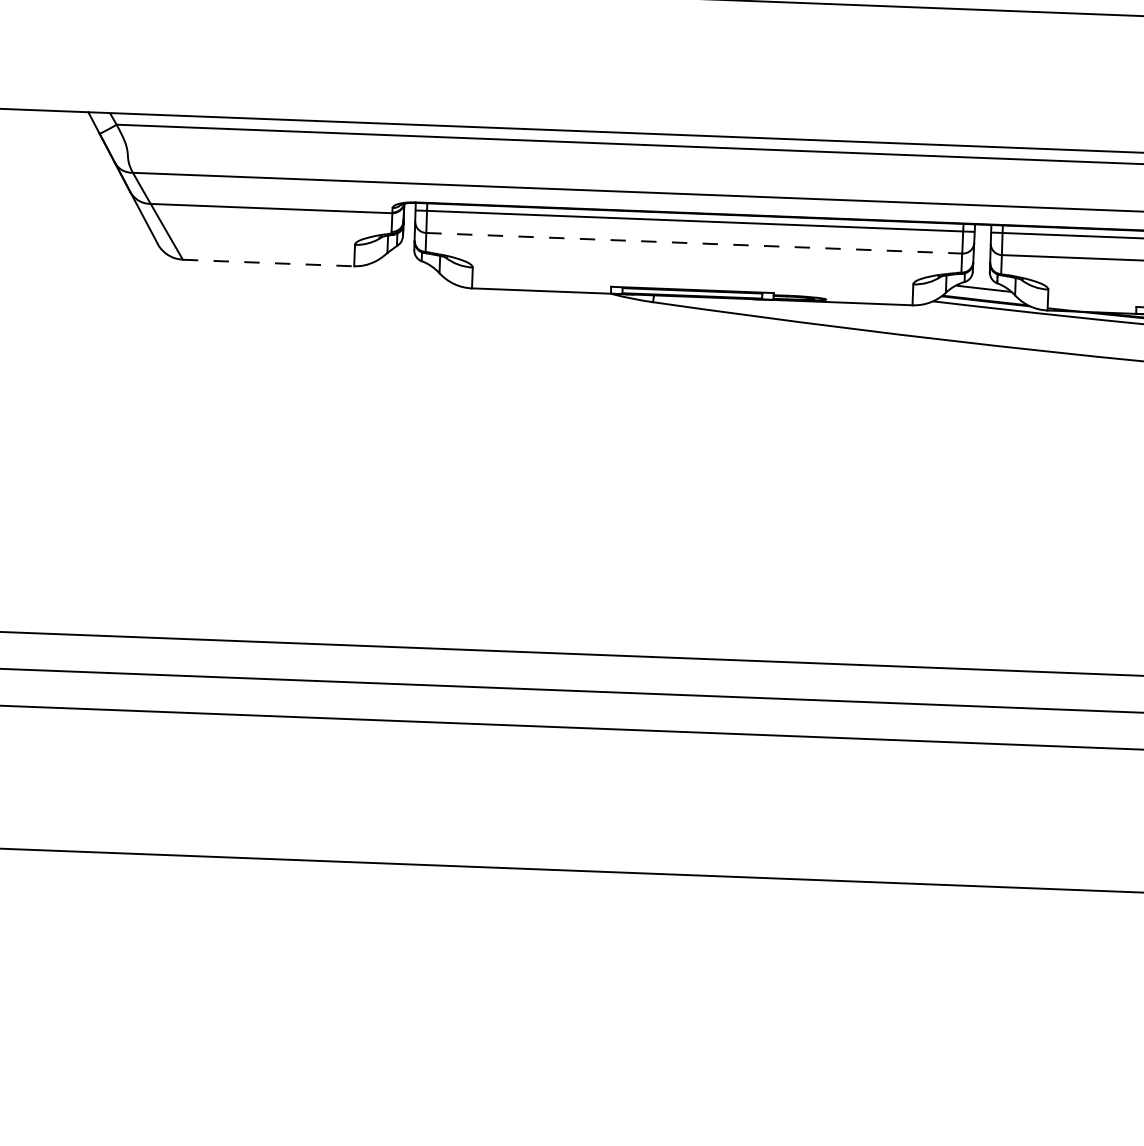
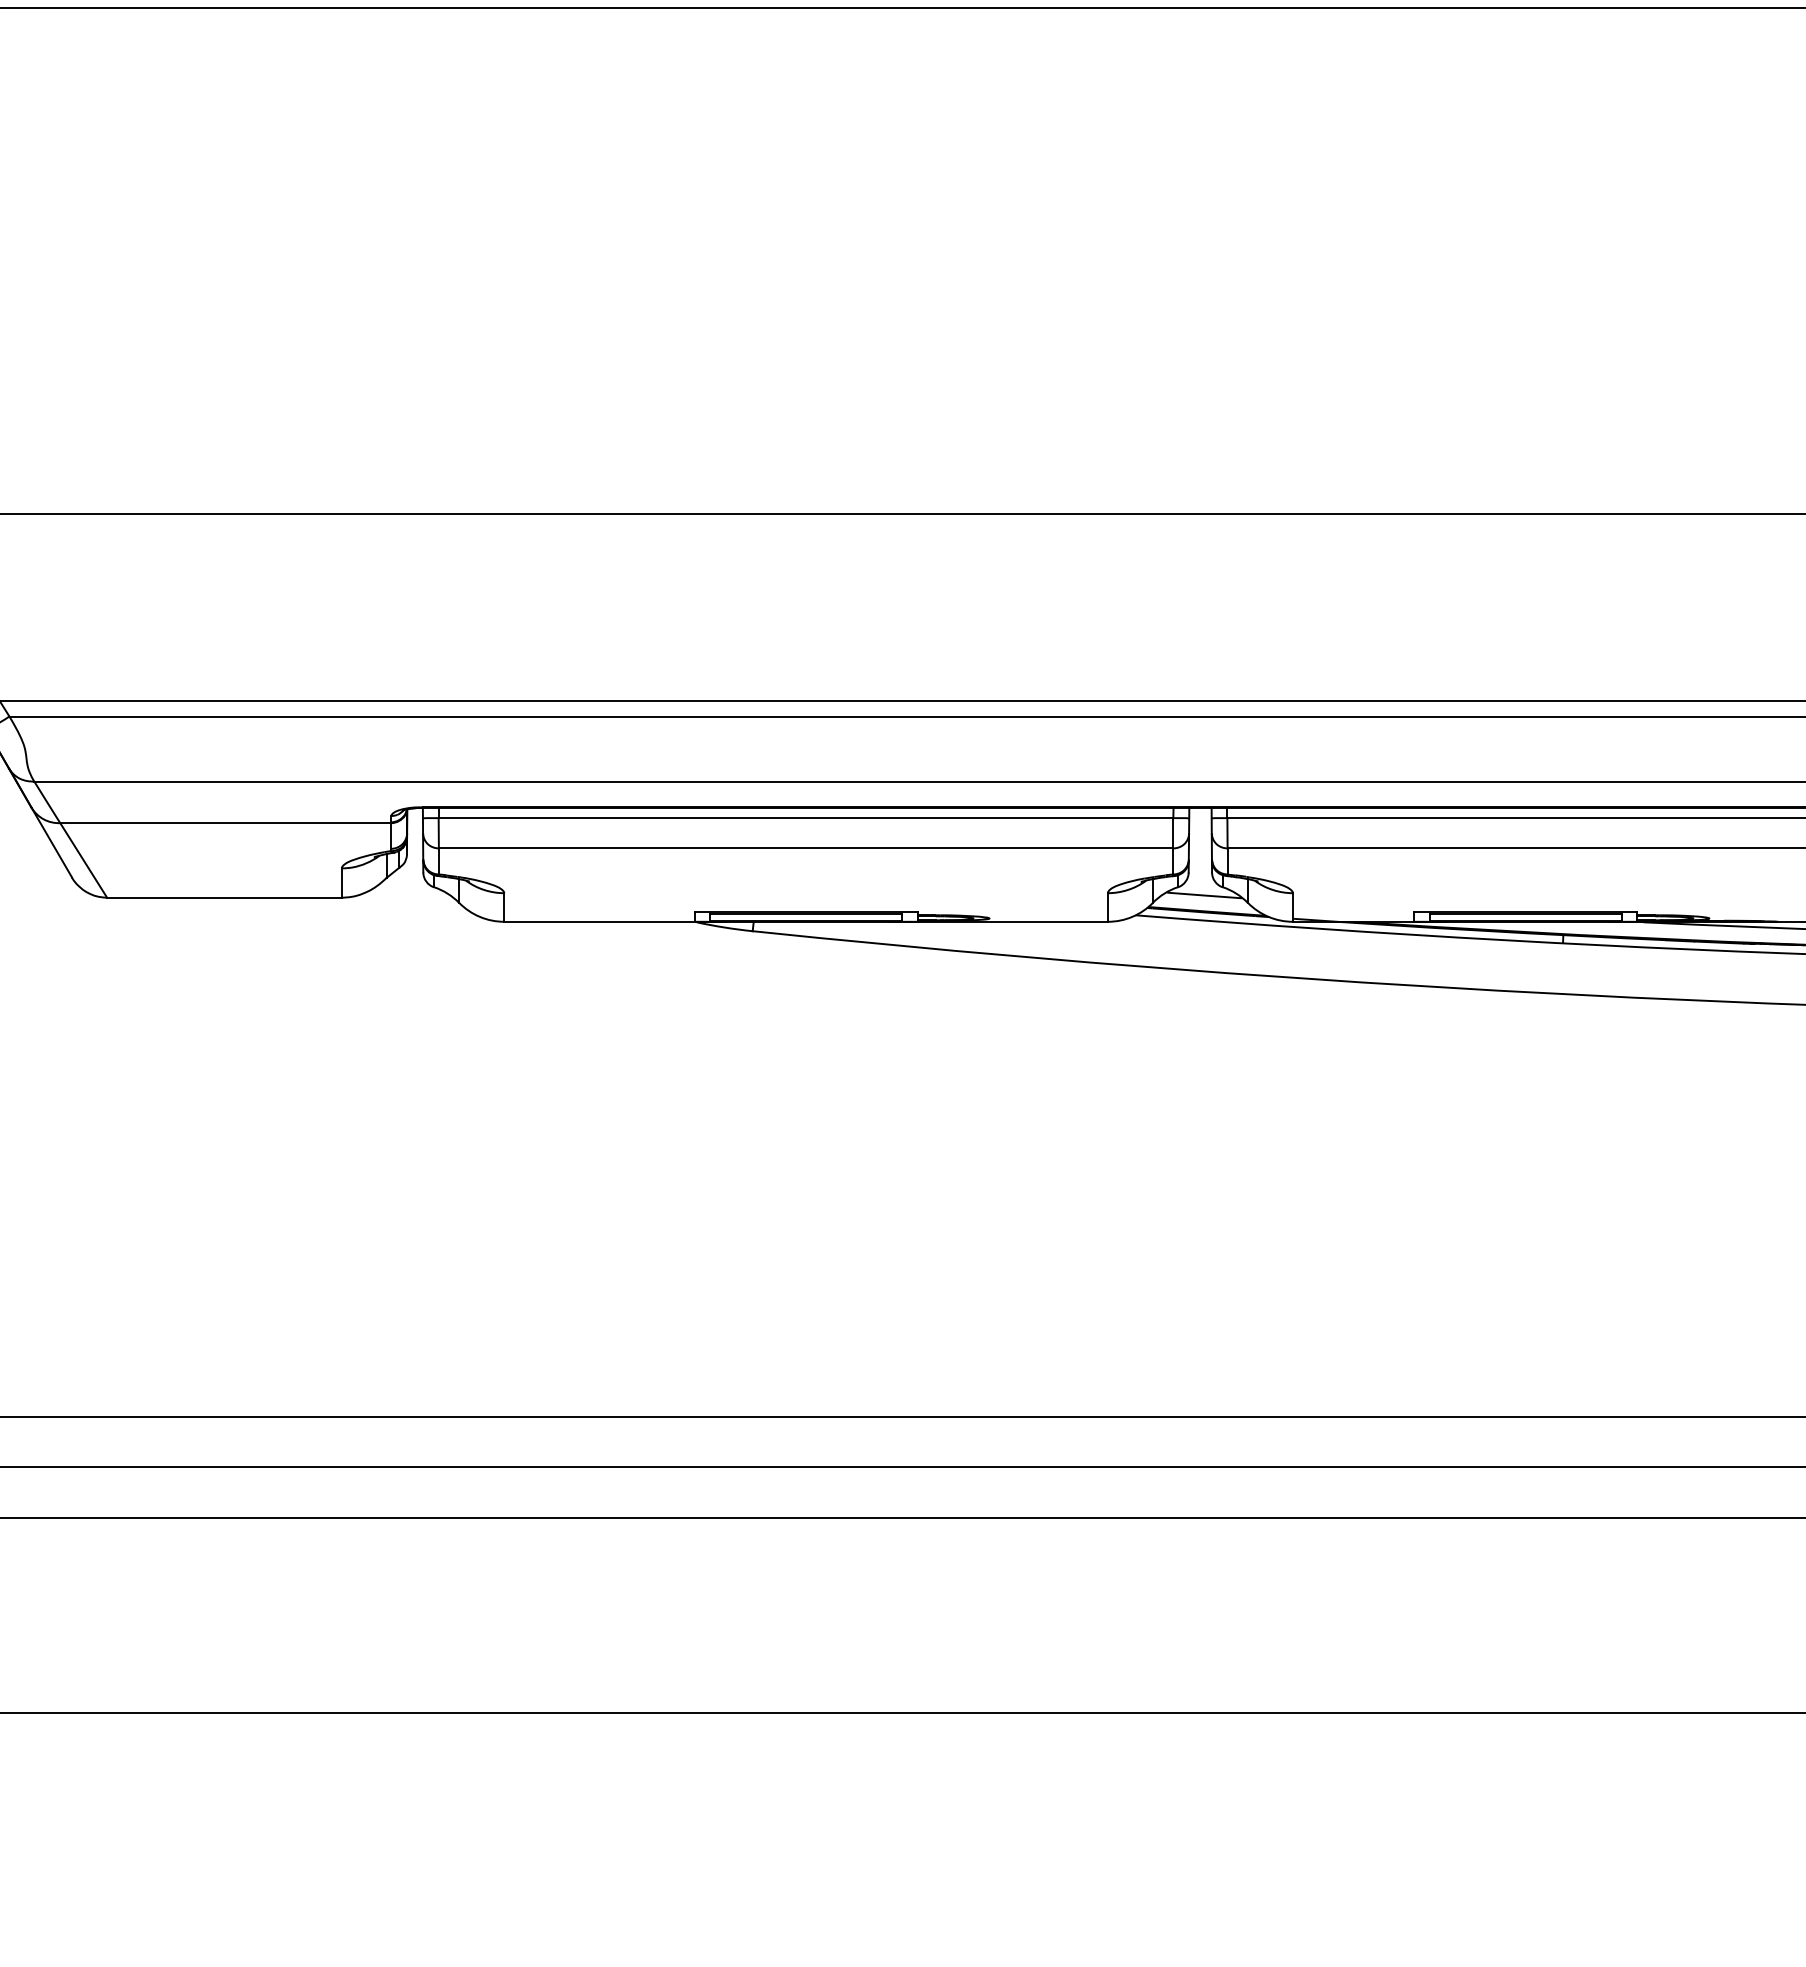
line: (694, 243) -> (806, 848), dashed -> solid
line: (269, 262) -> (225, 897), dashed -> solid

